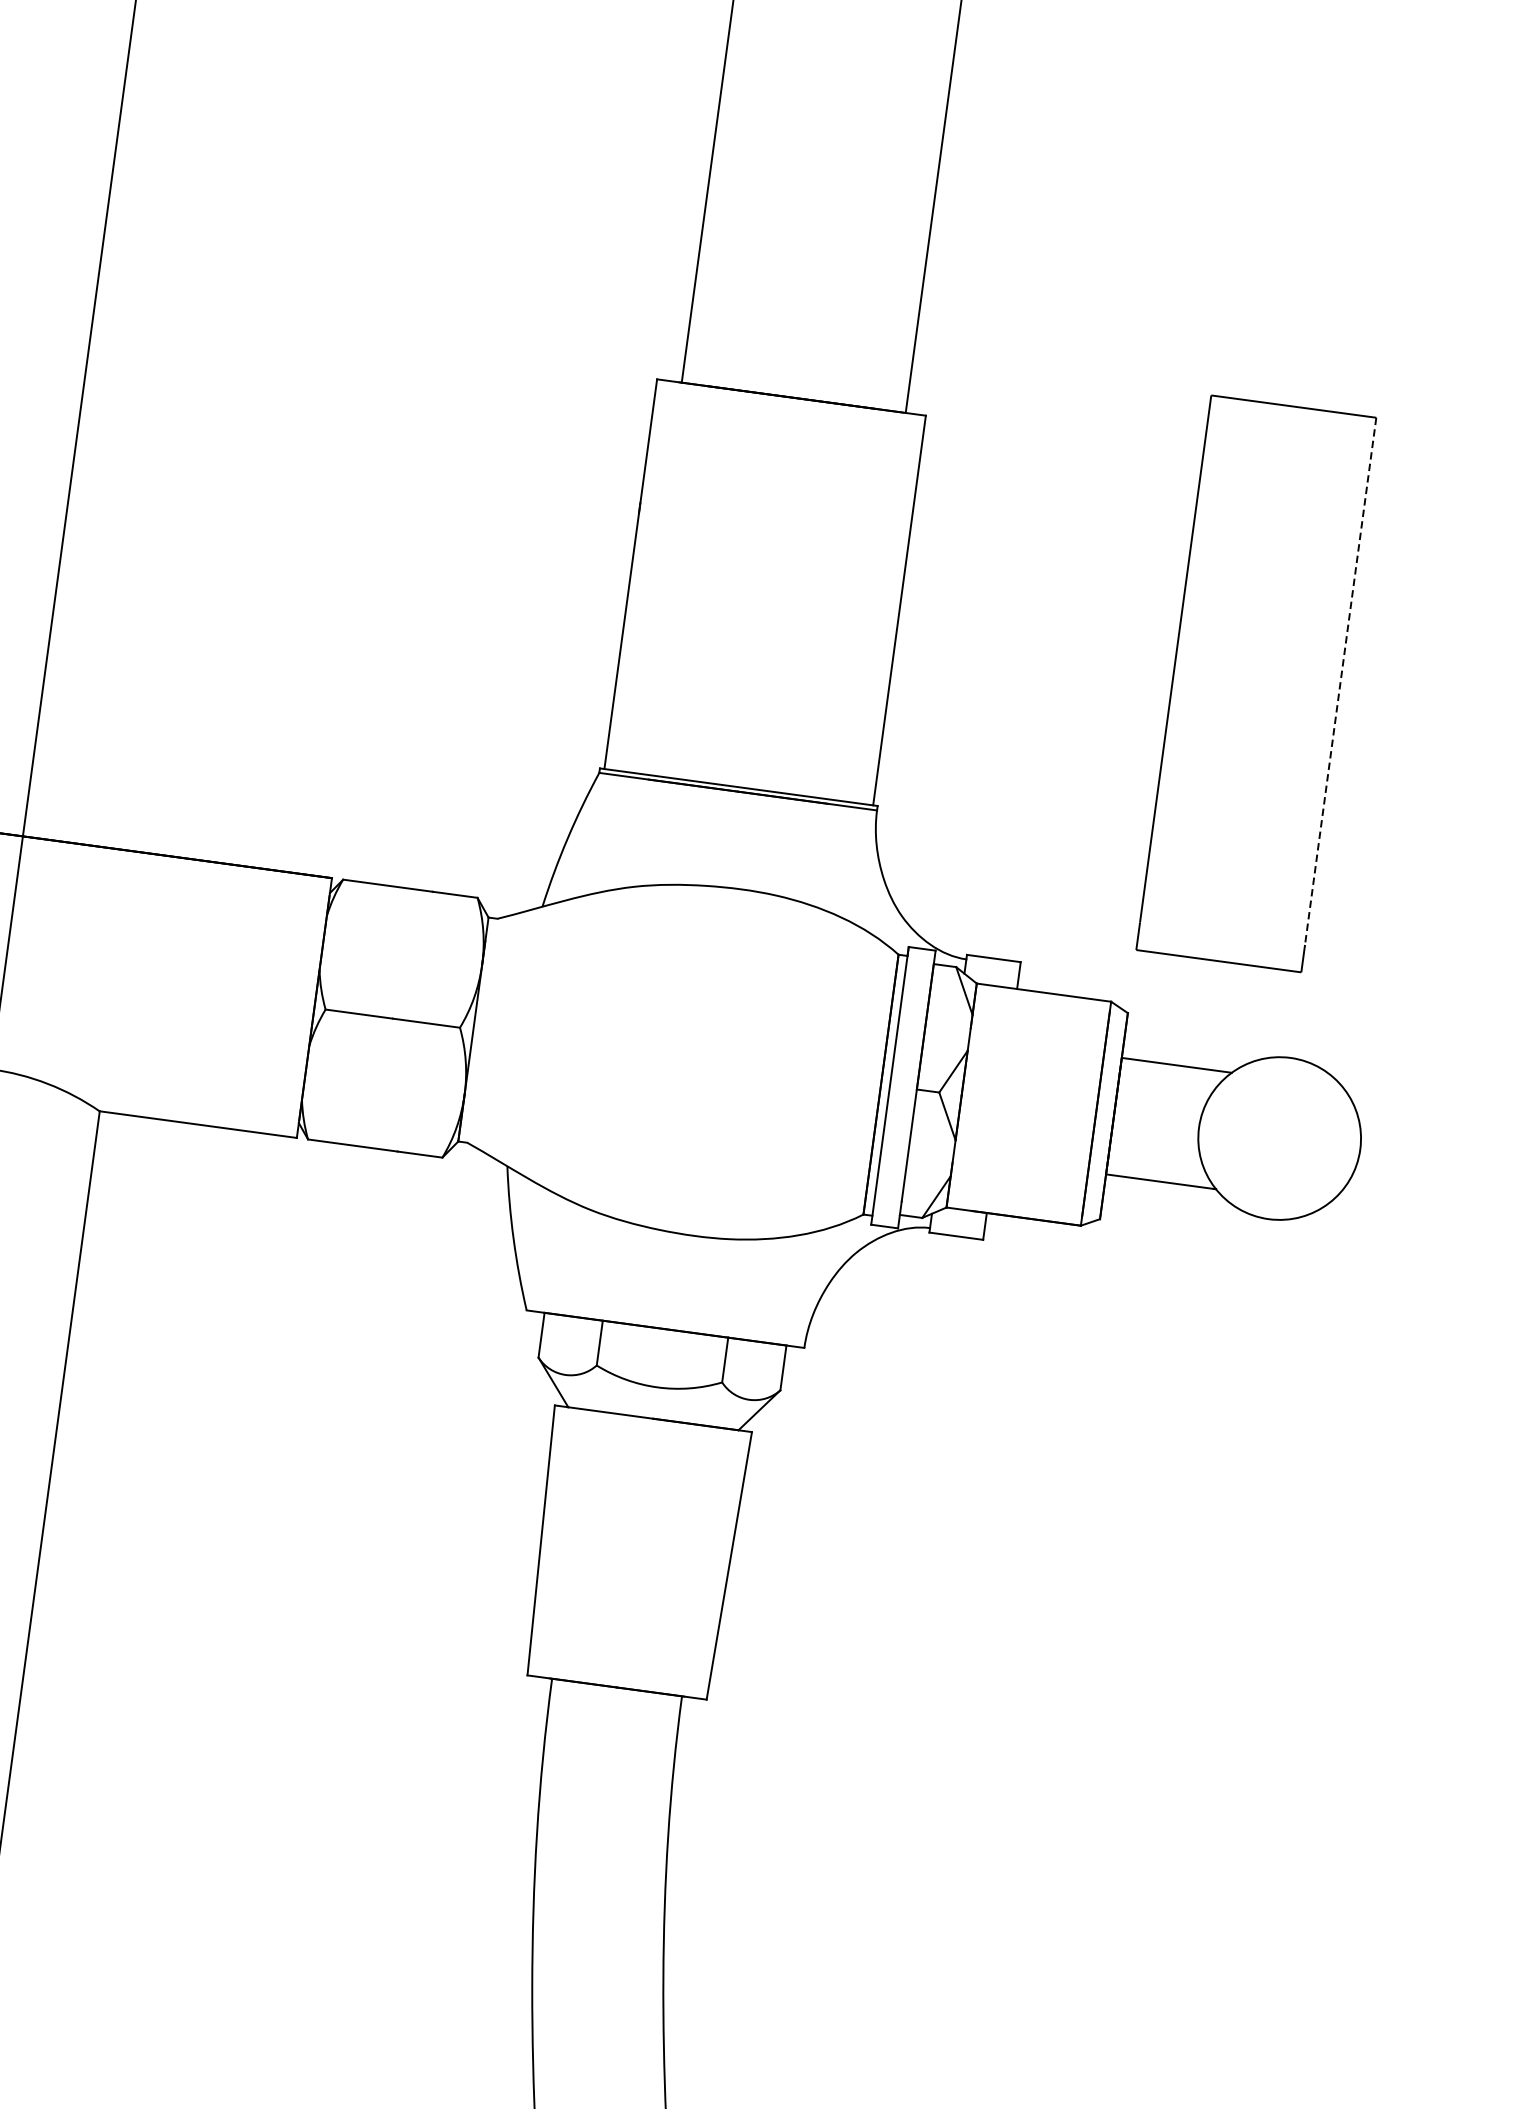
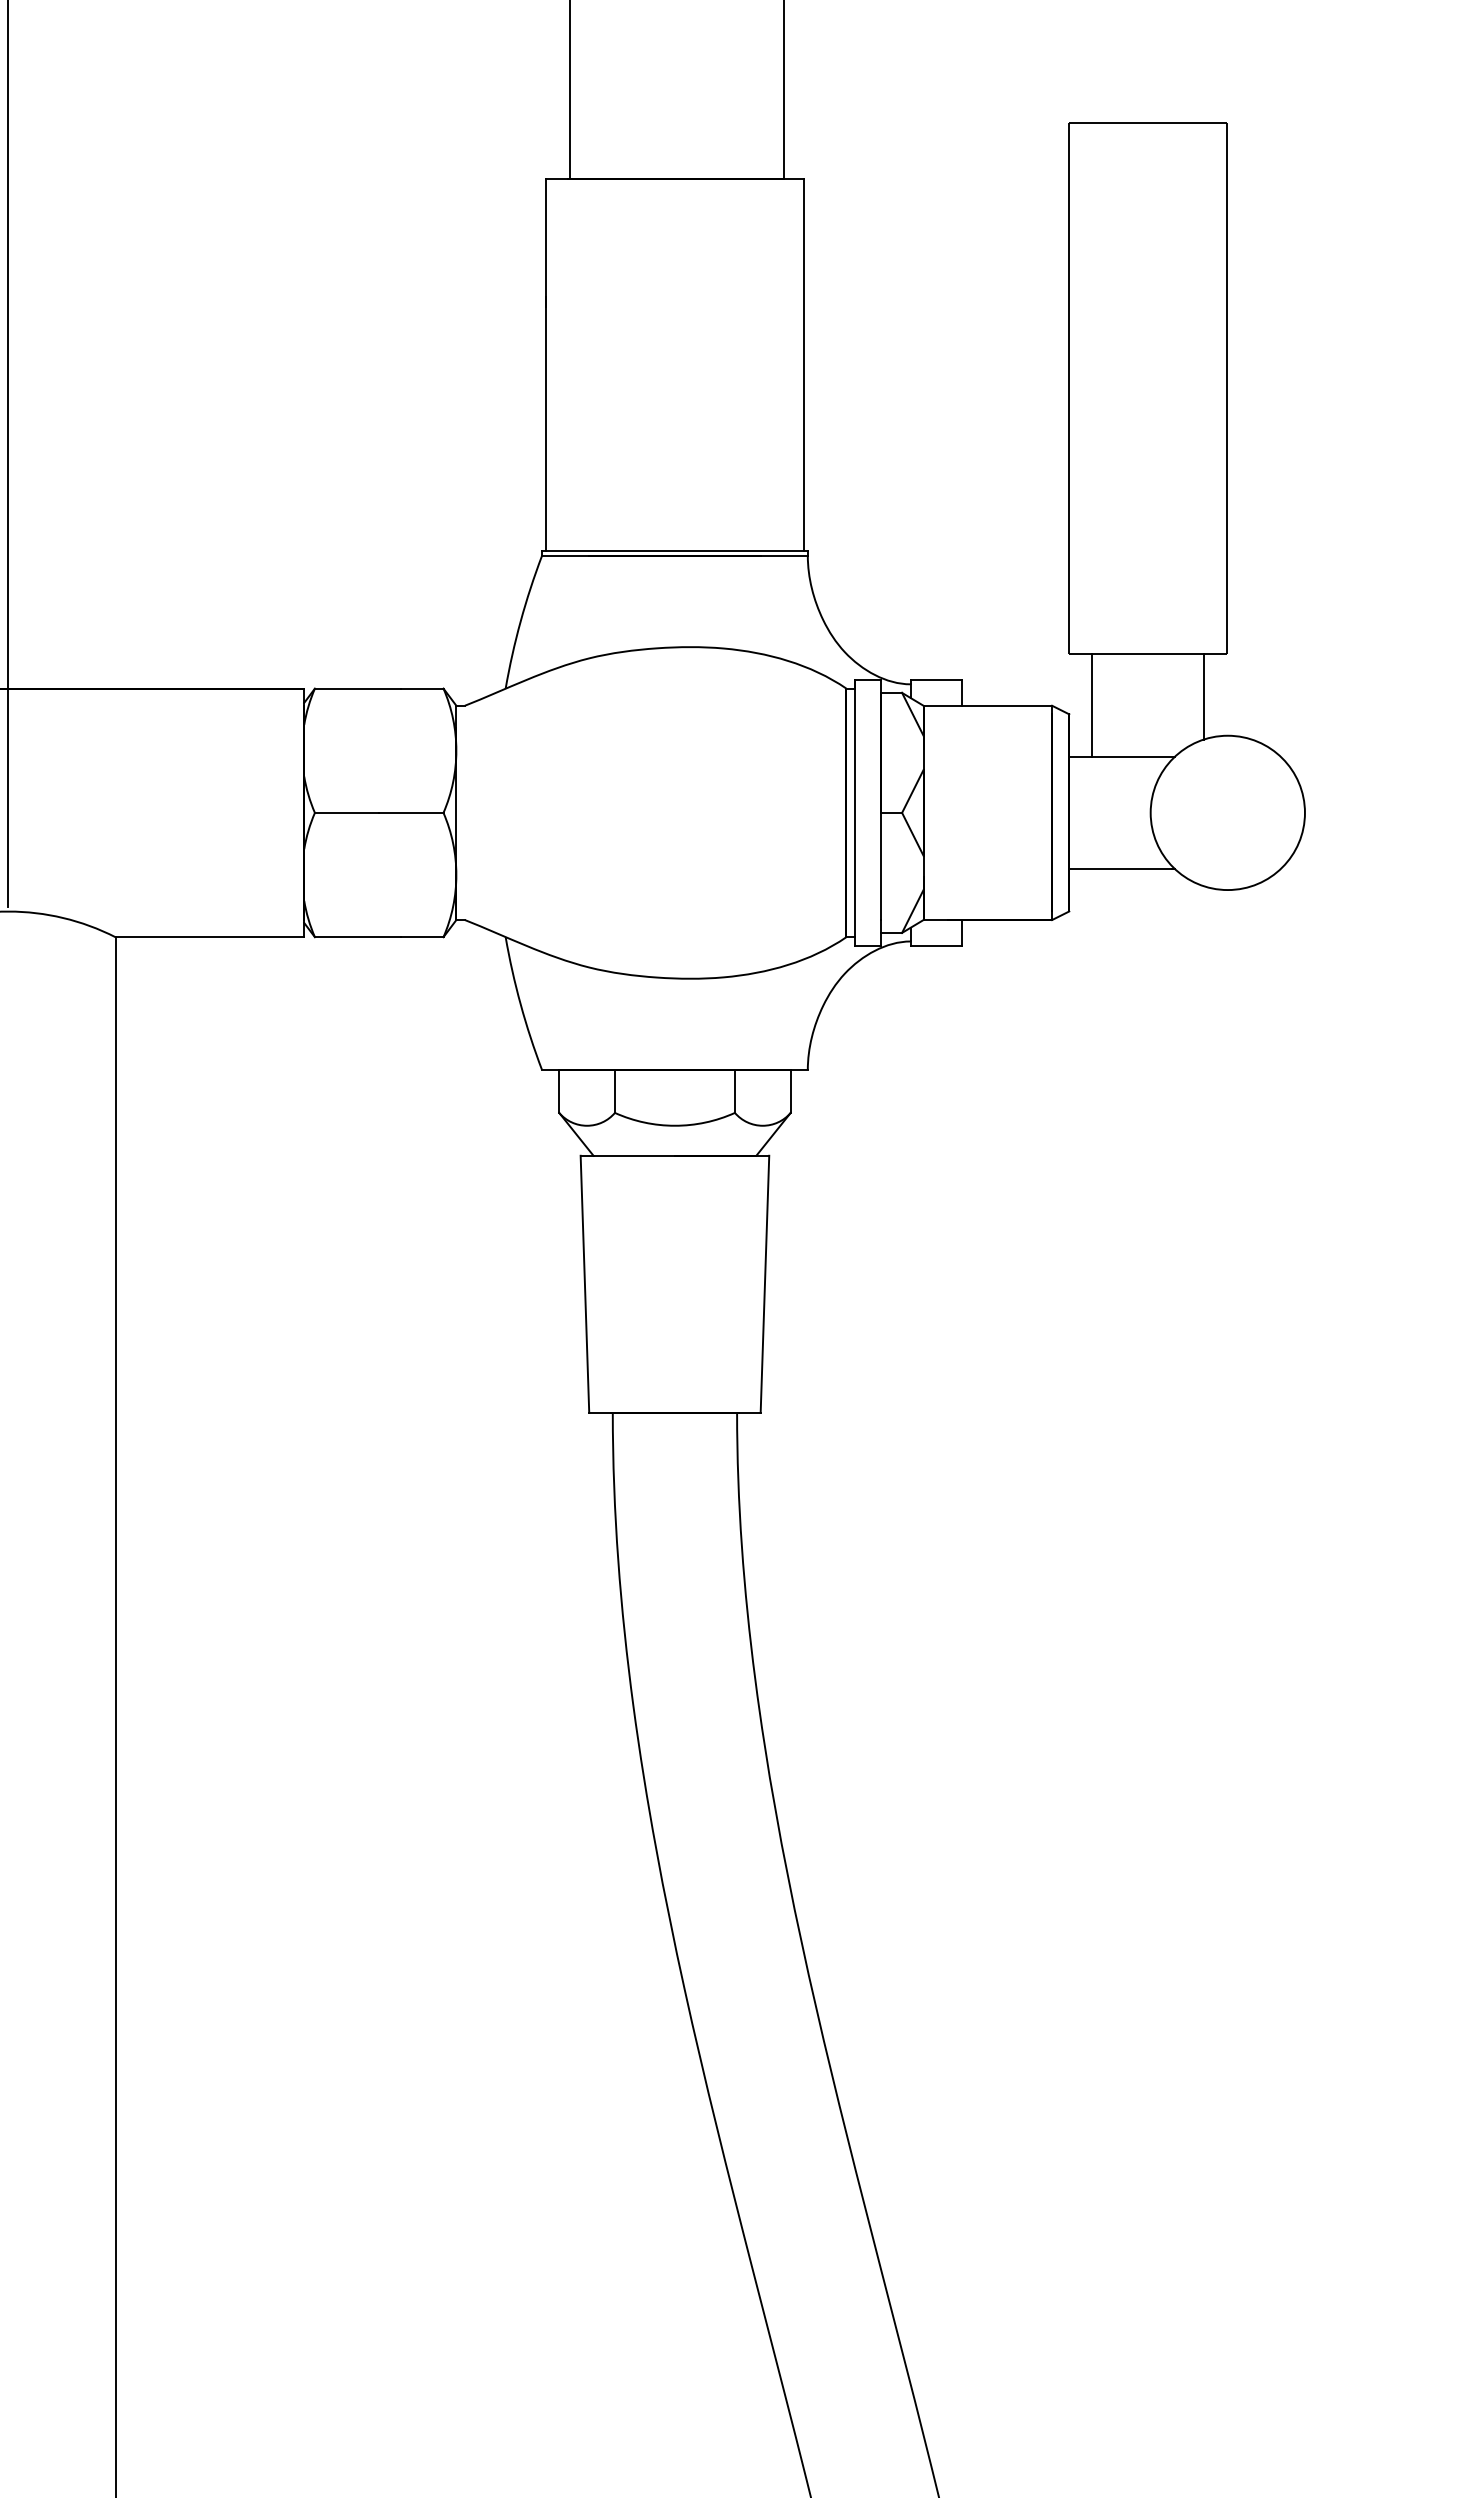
line: (1340, 682) -> (1227, 376), dashed -> solid
line: (1153, 1007) -> (1092, 705), added
line: (1270, 1013) -> (1203, 696), added

